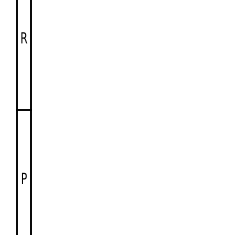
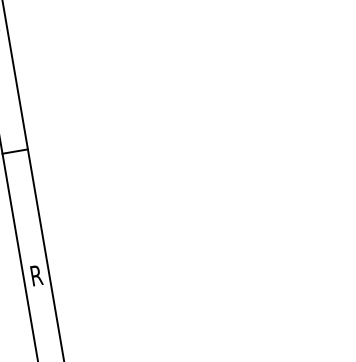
text: (24, 178) -> (37, 275), P -> R

